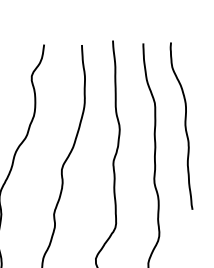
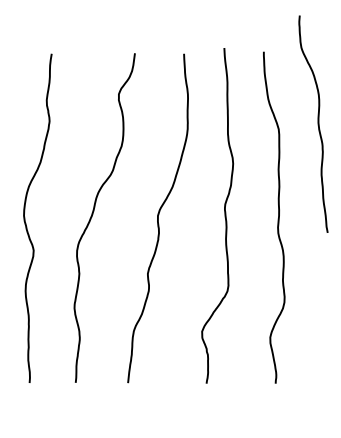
curve: (184, 125) -> (317, 123), moved

